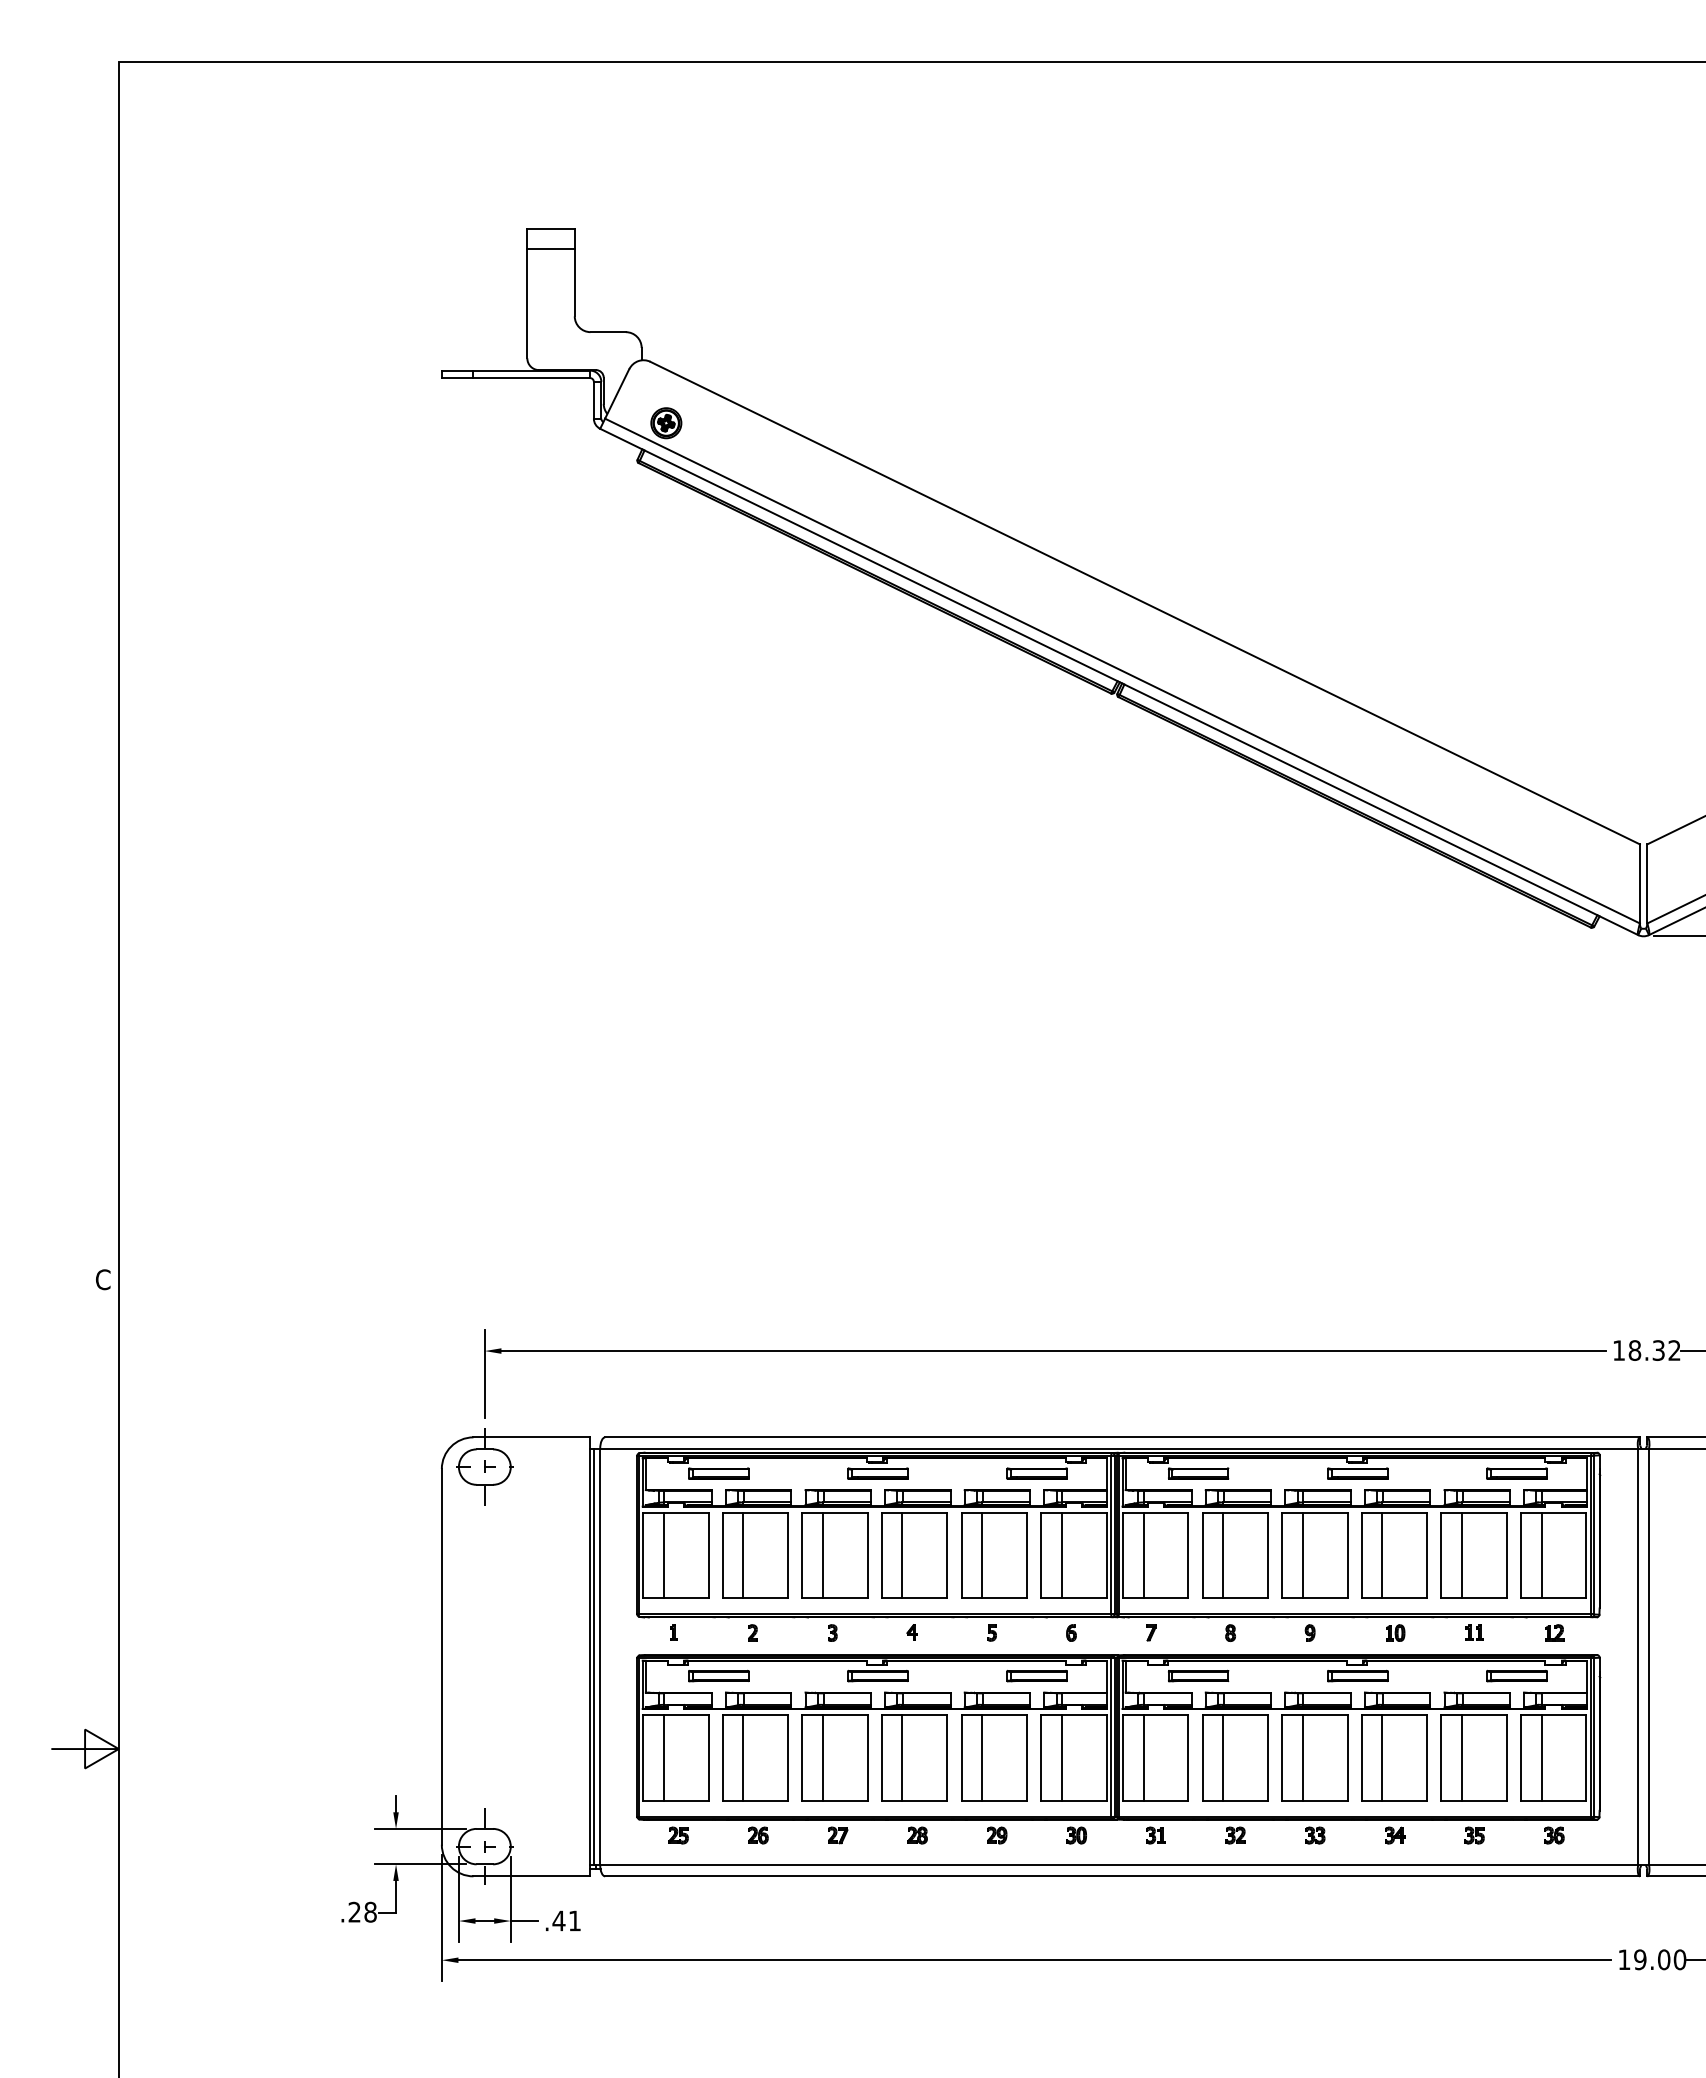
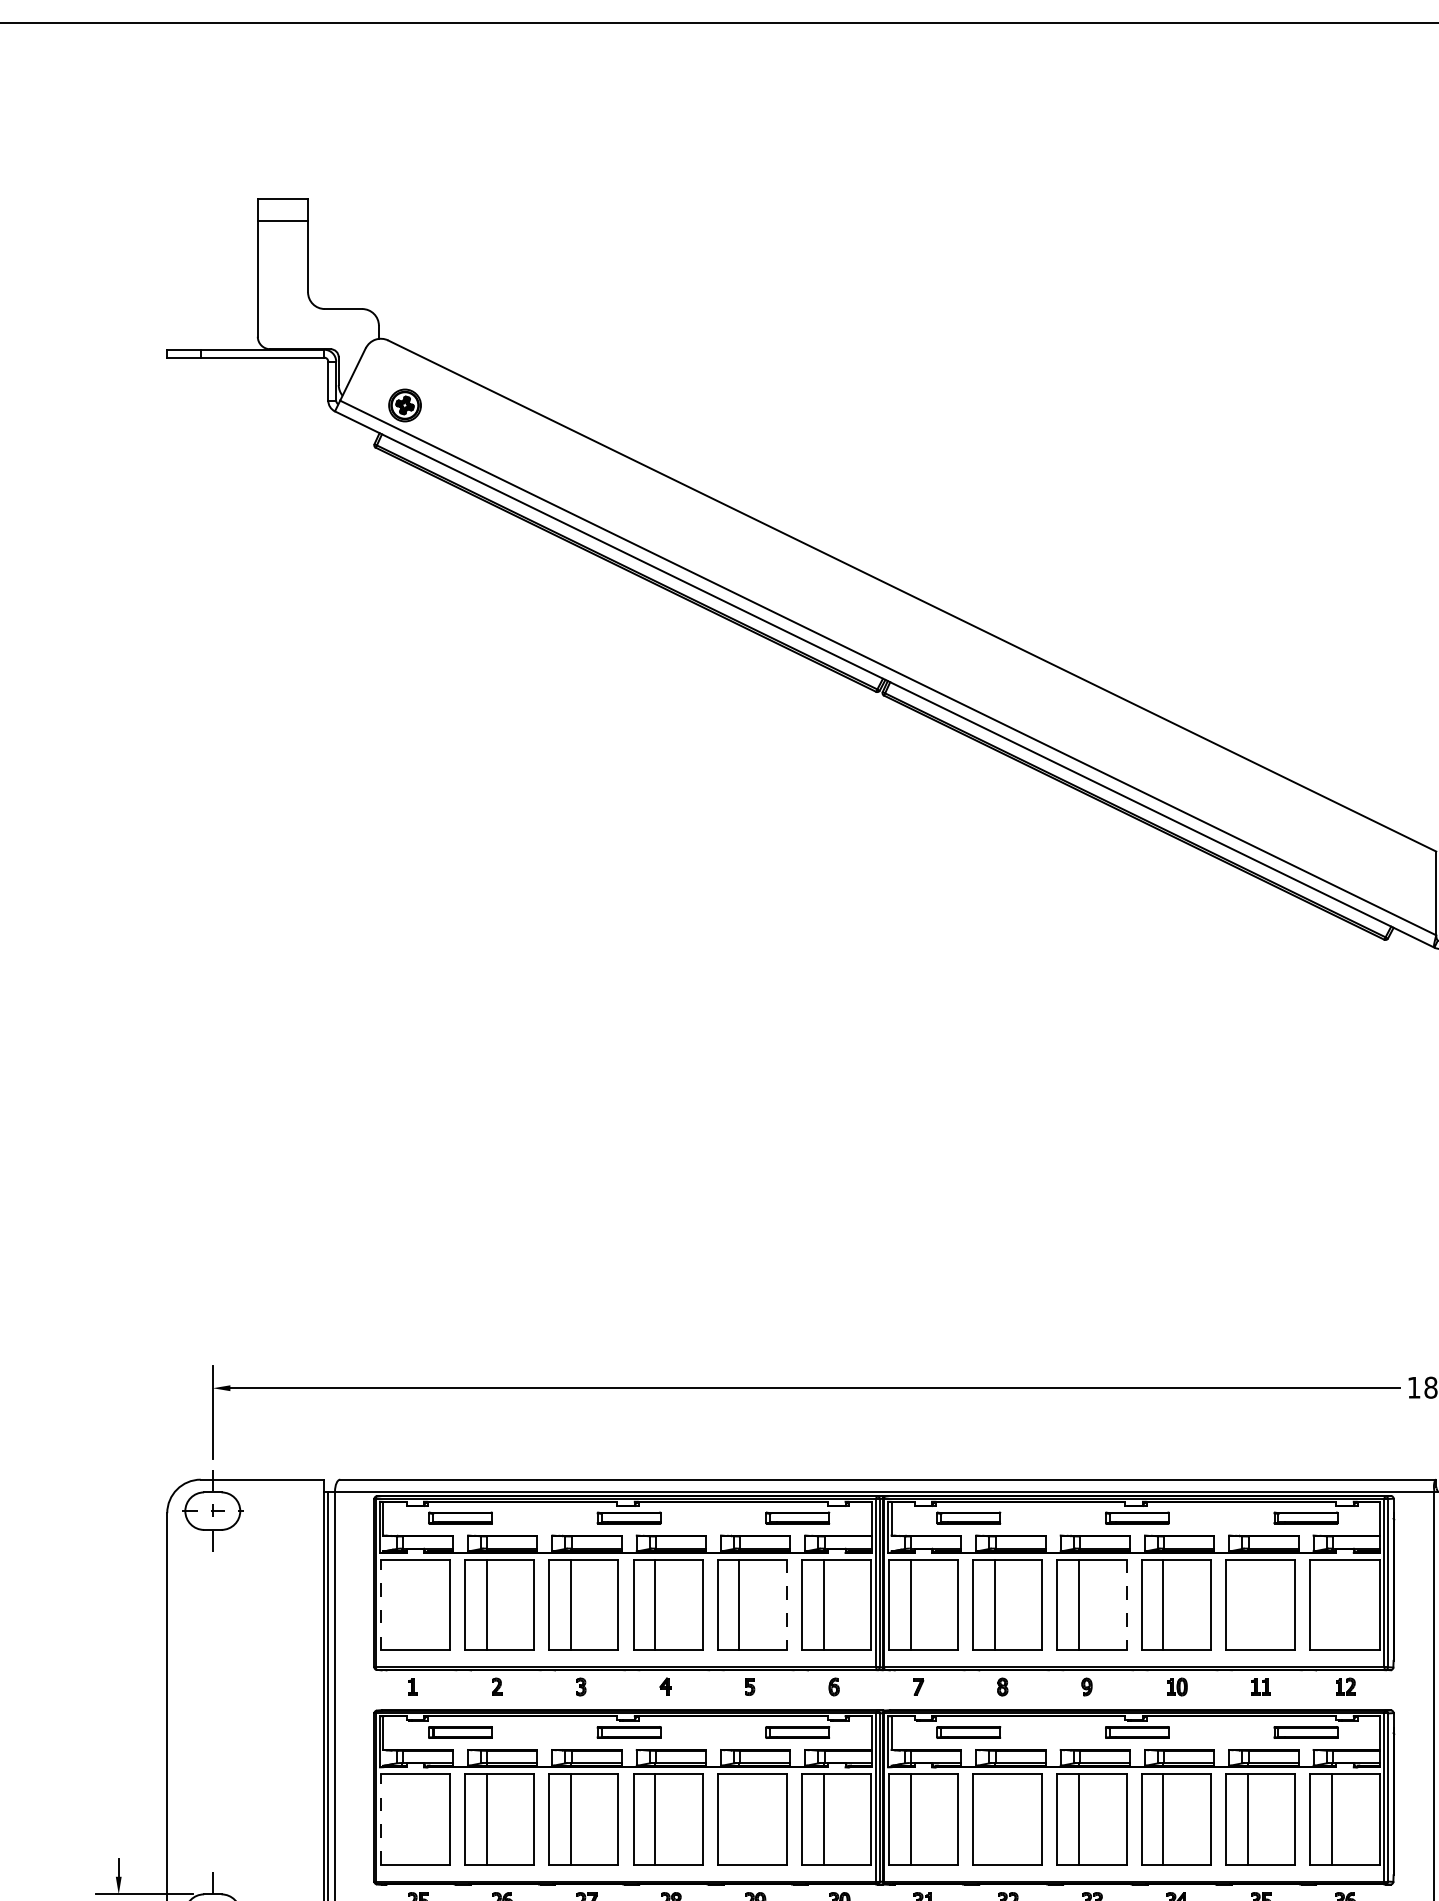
line: (643, 1555) -> (380, 1604), solid -> dashed
line: (663, 1555) -> (402, 1604), removed
line: (1027, 1555) -> (787, 1604), solid -> dashed
line: (1347, 1555) -> (1126, 1604), solid -> dashed
line: (1461, 1555) -> (1247, 1604), removed
line: (1541, 1555) -> (1332, 1604), removed
line: (643, 1757) -> (380, 1818), solid -> dashed
line: (663, 1757) -> (402, 1818), removed
line: (982, 1757) -> (739, 1818), removed
line: (1223, 1757) -> (995, 1818), removed

